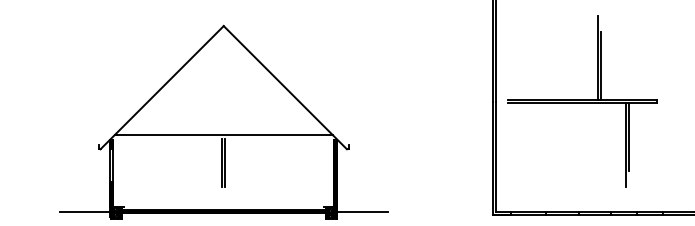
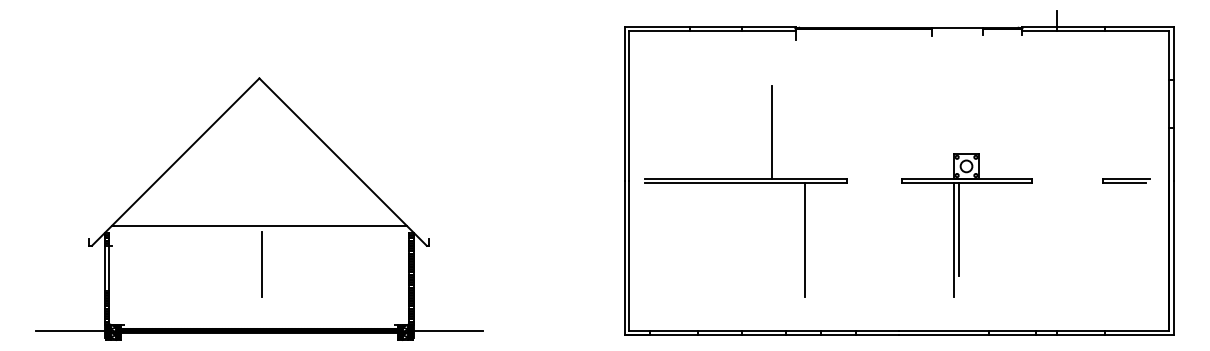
line: (597, 57) -> (767, 121), removed
line: (628, 137) -> (809, 229), removed
line: (222, 163) -> (257, 264), removed

